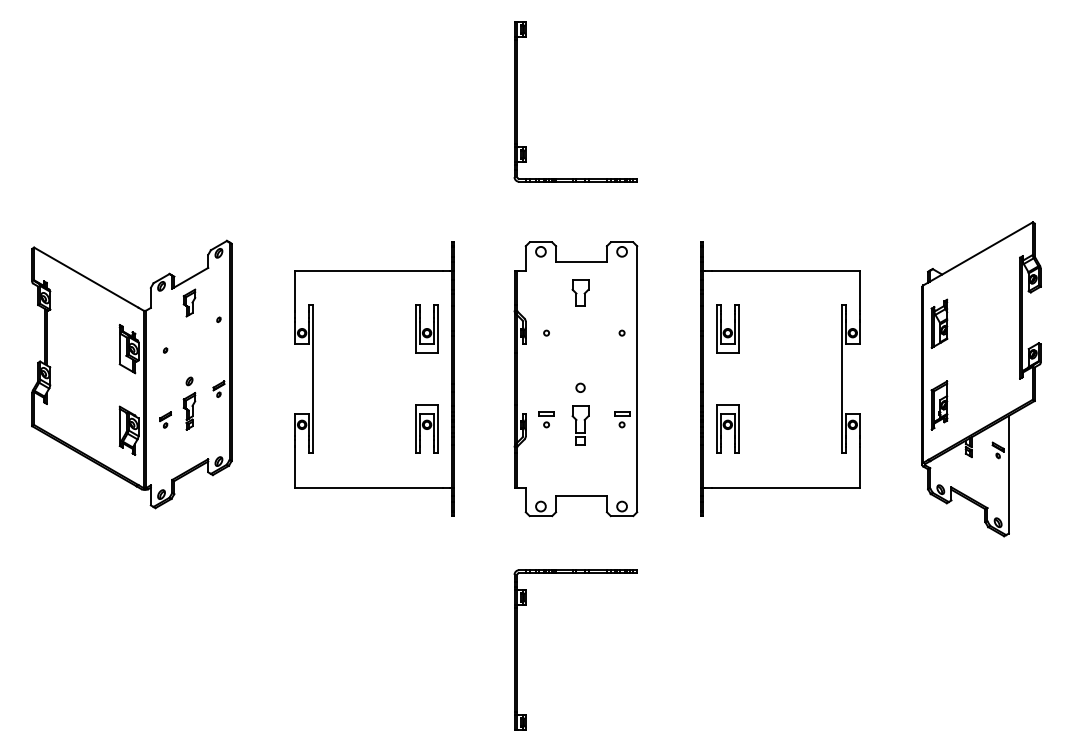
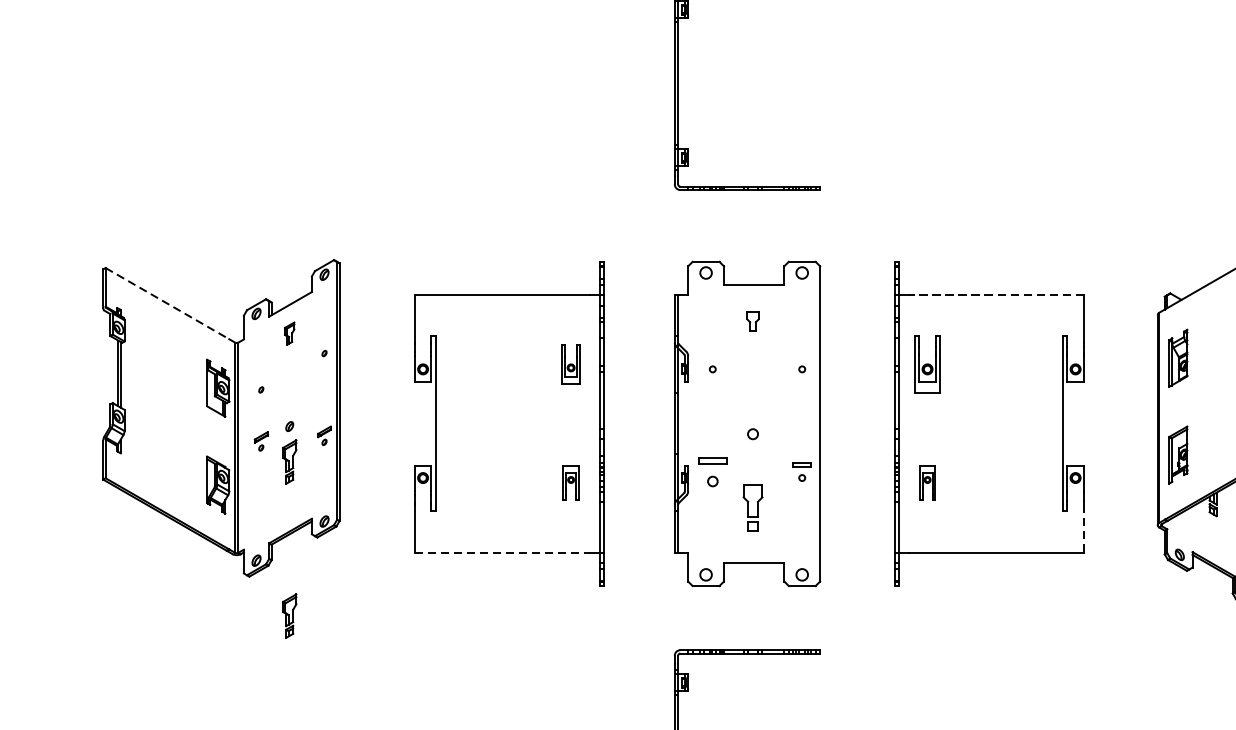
line: (786, 270) -> (997, 295), solid -> dashed
line: (86, 277) -> (167, 303), solid -> dashed
part: (580, 292) -> (752, 321), size x0.6
part: (189, 302) -> (289, 333), size x0.7
part: (426, 328) -> (570, 363), size x0.7
part: (165, 419) -> (261, 440), moved
part: (546, 419) -> (712, 471), size x1.6
part: (580, 425) -> (752, 508), moved
part: (426, 428) -> (570, 482), size x0.6
part: (727, 428) -> (927, 482), size x0.6
line: (859, 467) -> (1083, 528), solid -> dashed
line: (368, 487) -> (501, 552), solid -> dashed
part: (189, 541) -> (289, 616), added

